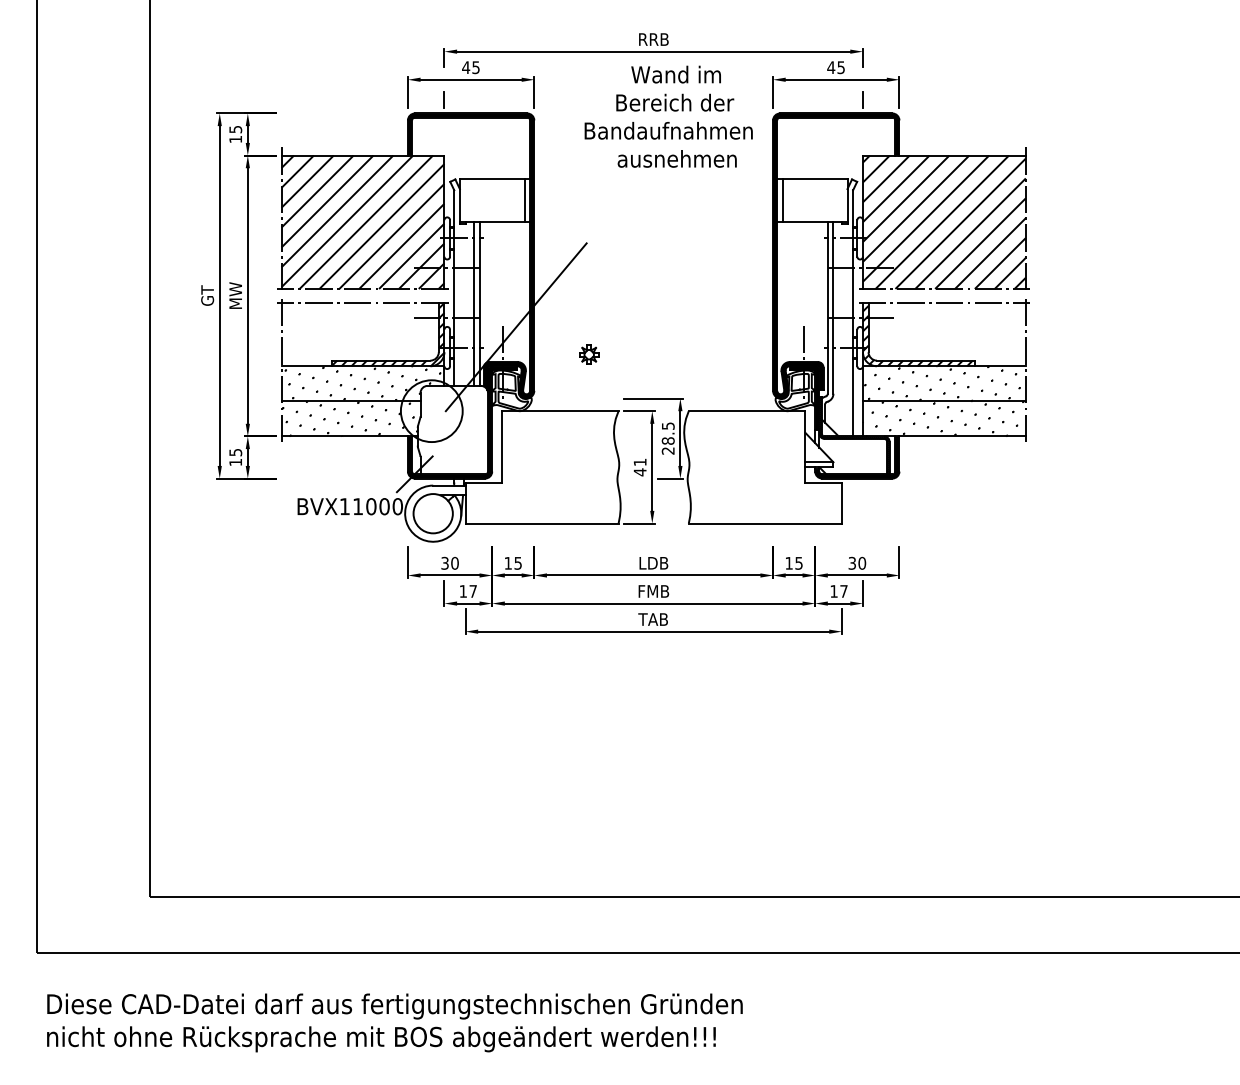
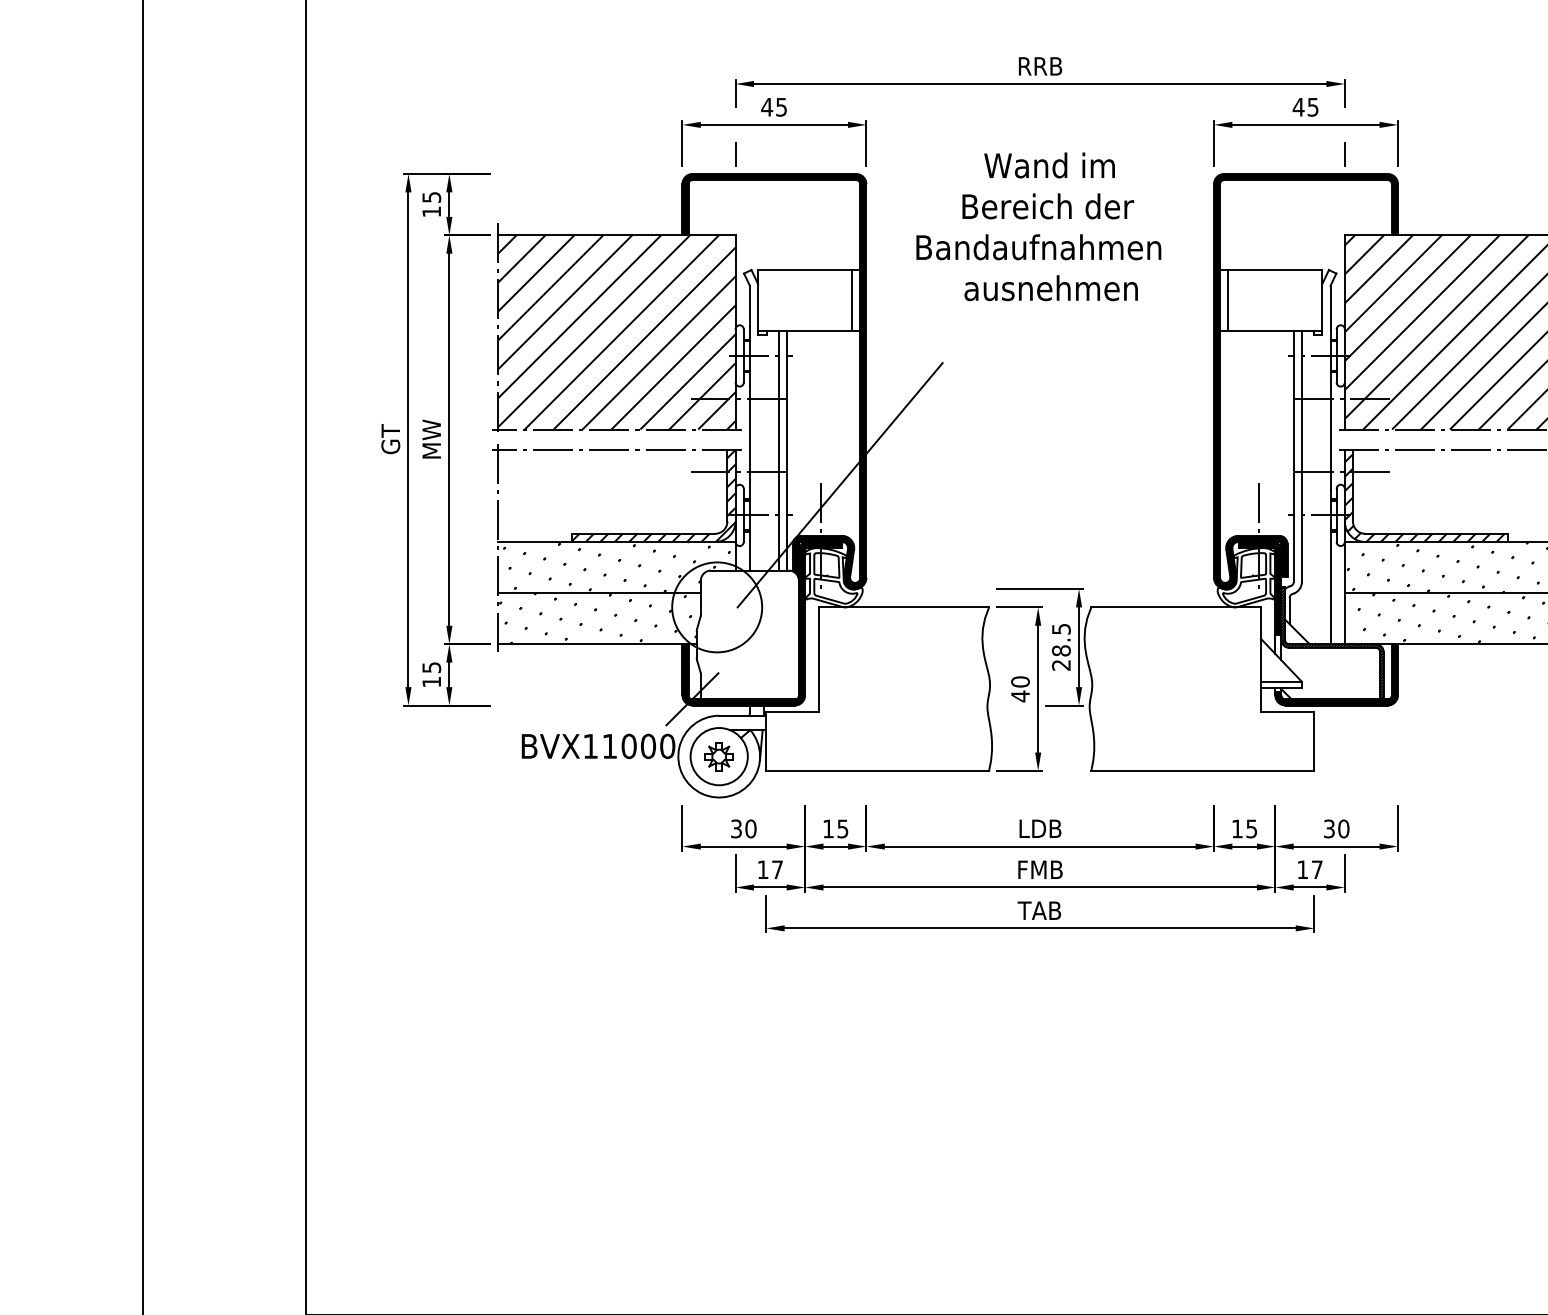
text: (668, 116) -> (1038, 226), moved
part: (589, 354) -> (719, 756), moved
text: (639, 462) -> (1019, 682), 41 -> 40

